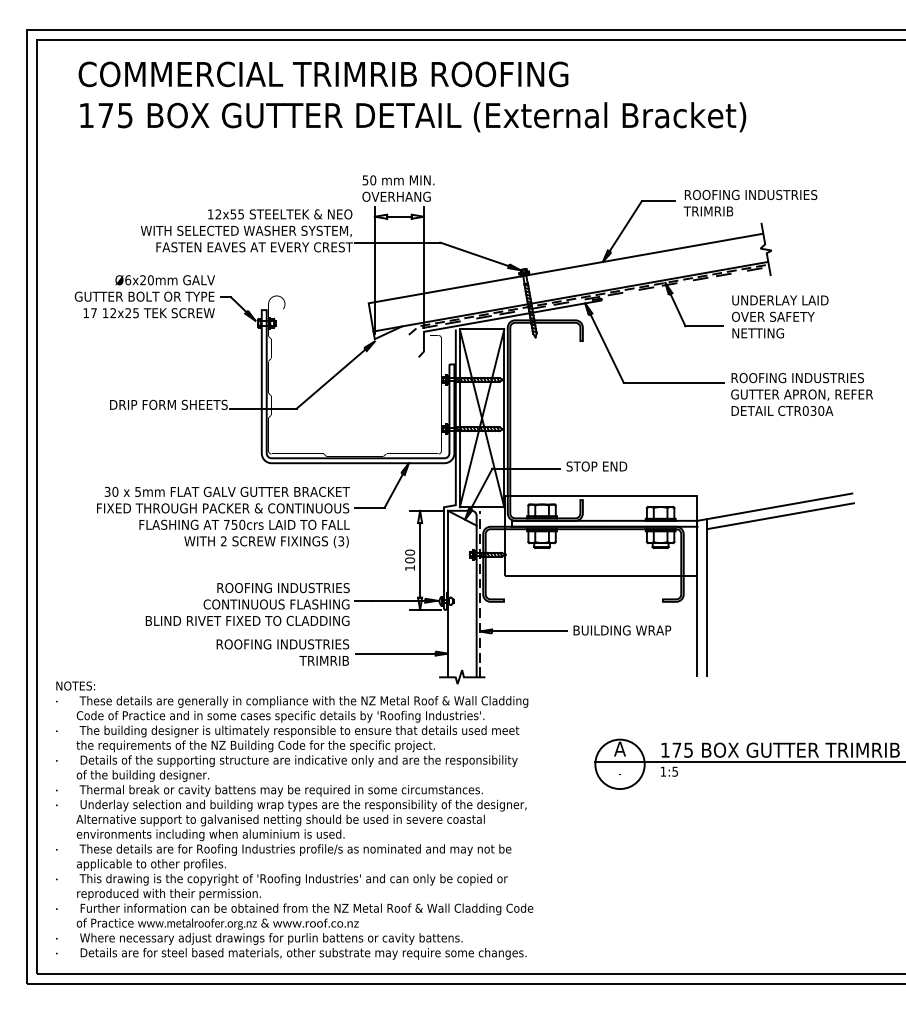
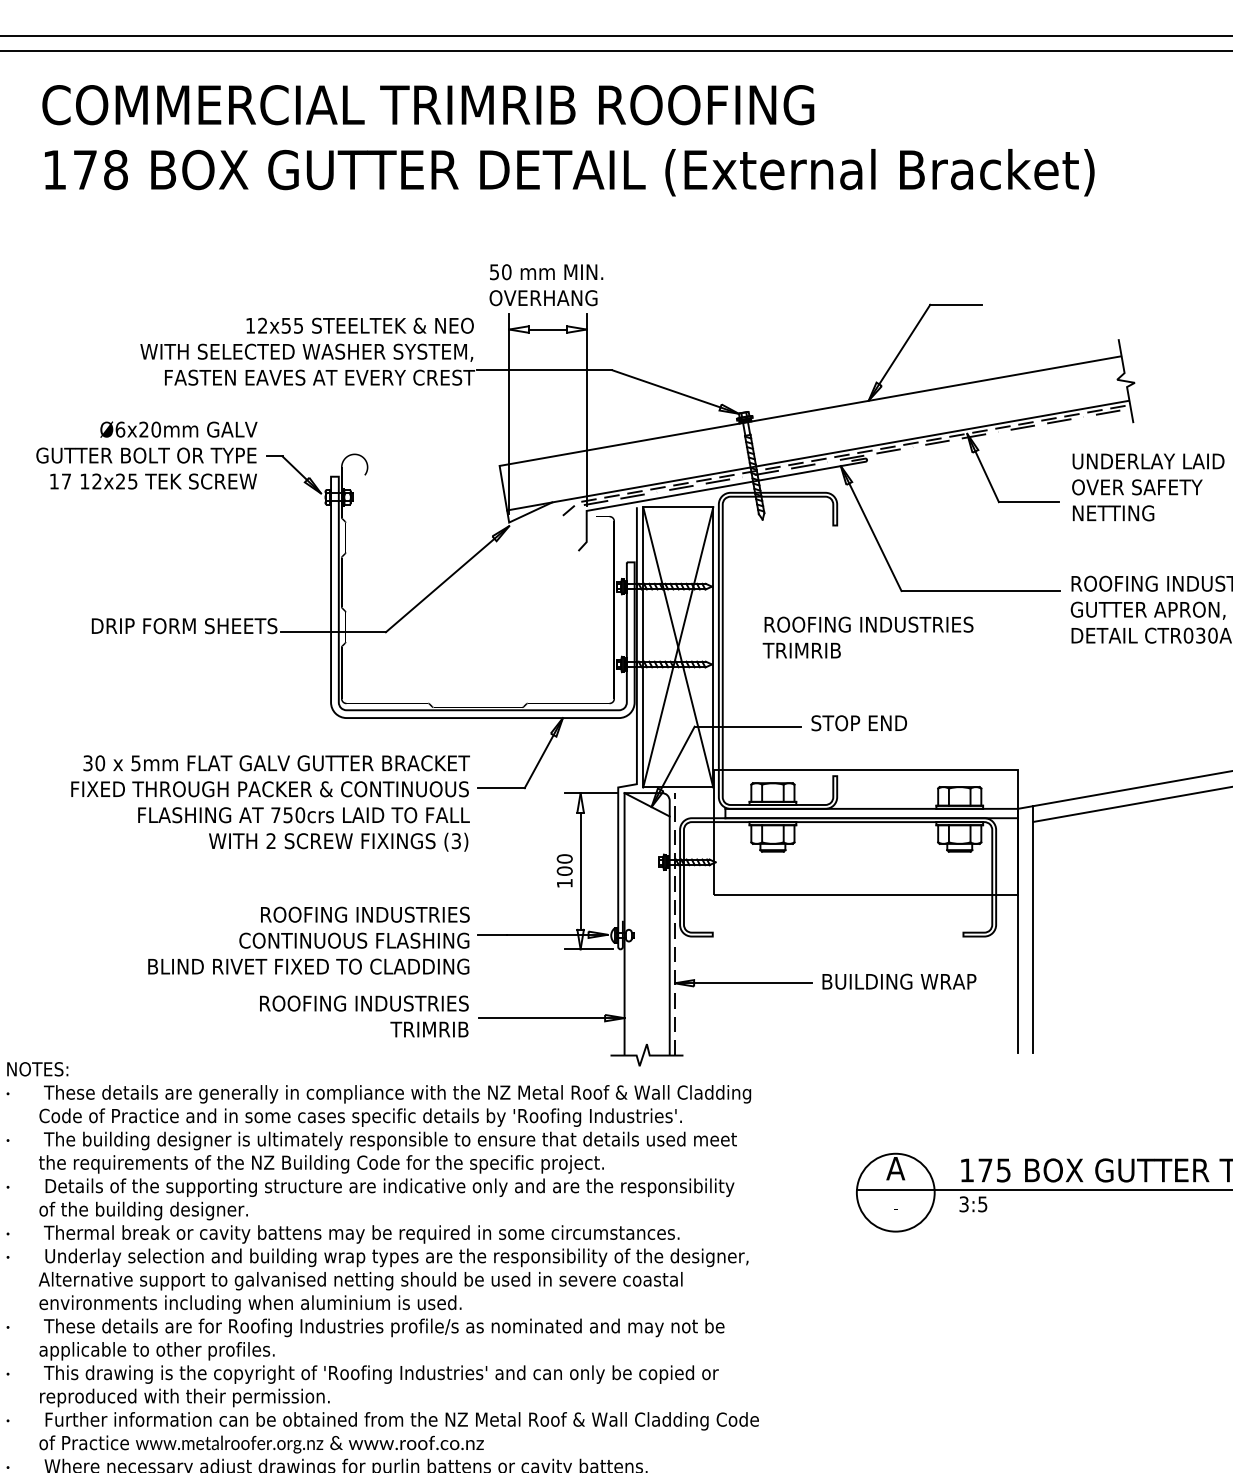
text: (124, 115) -> (114, 169), 175 -> 178
text: (750, 203) -> (868, 638), moved
text: (663, 771) -> (964, 1203), 1:5 -> 3:5

